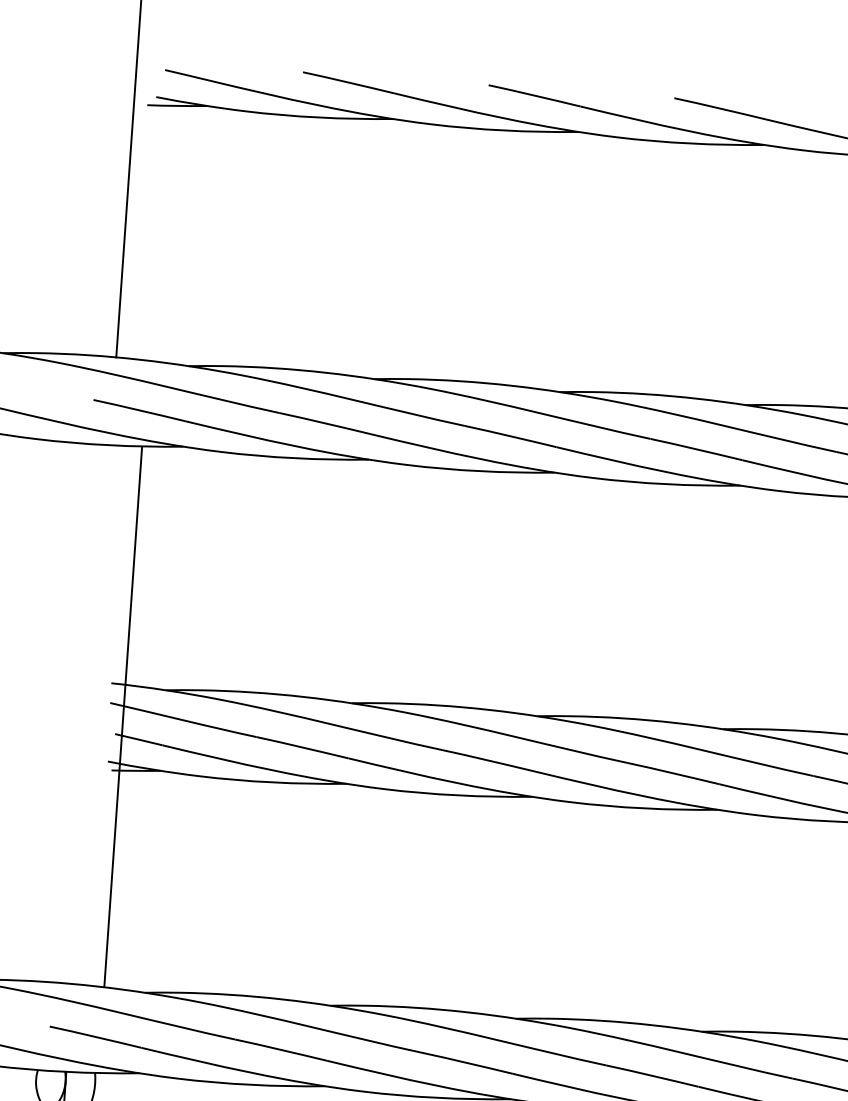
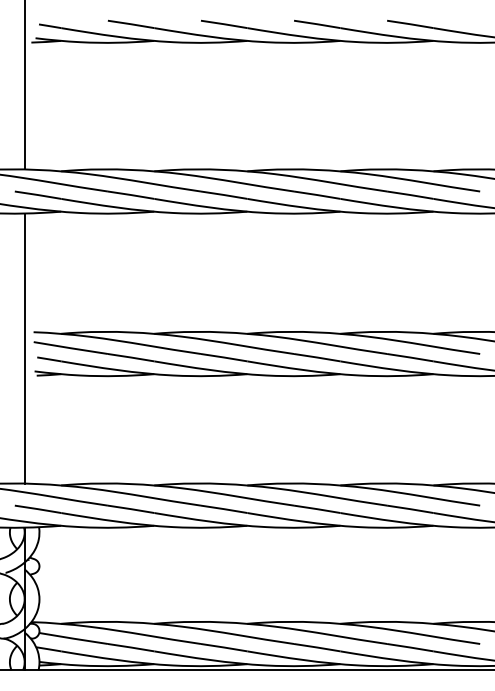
line: (122, 716) -> (24, 348), moved

